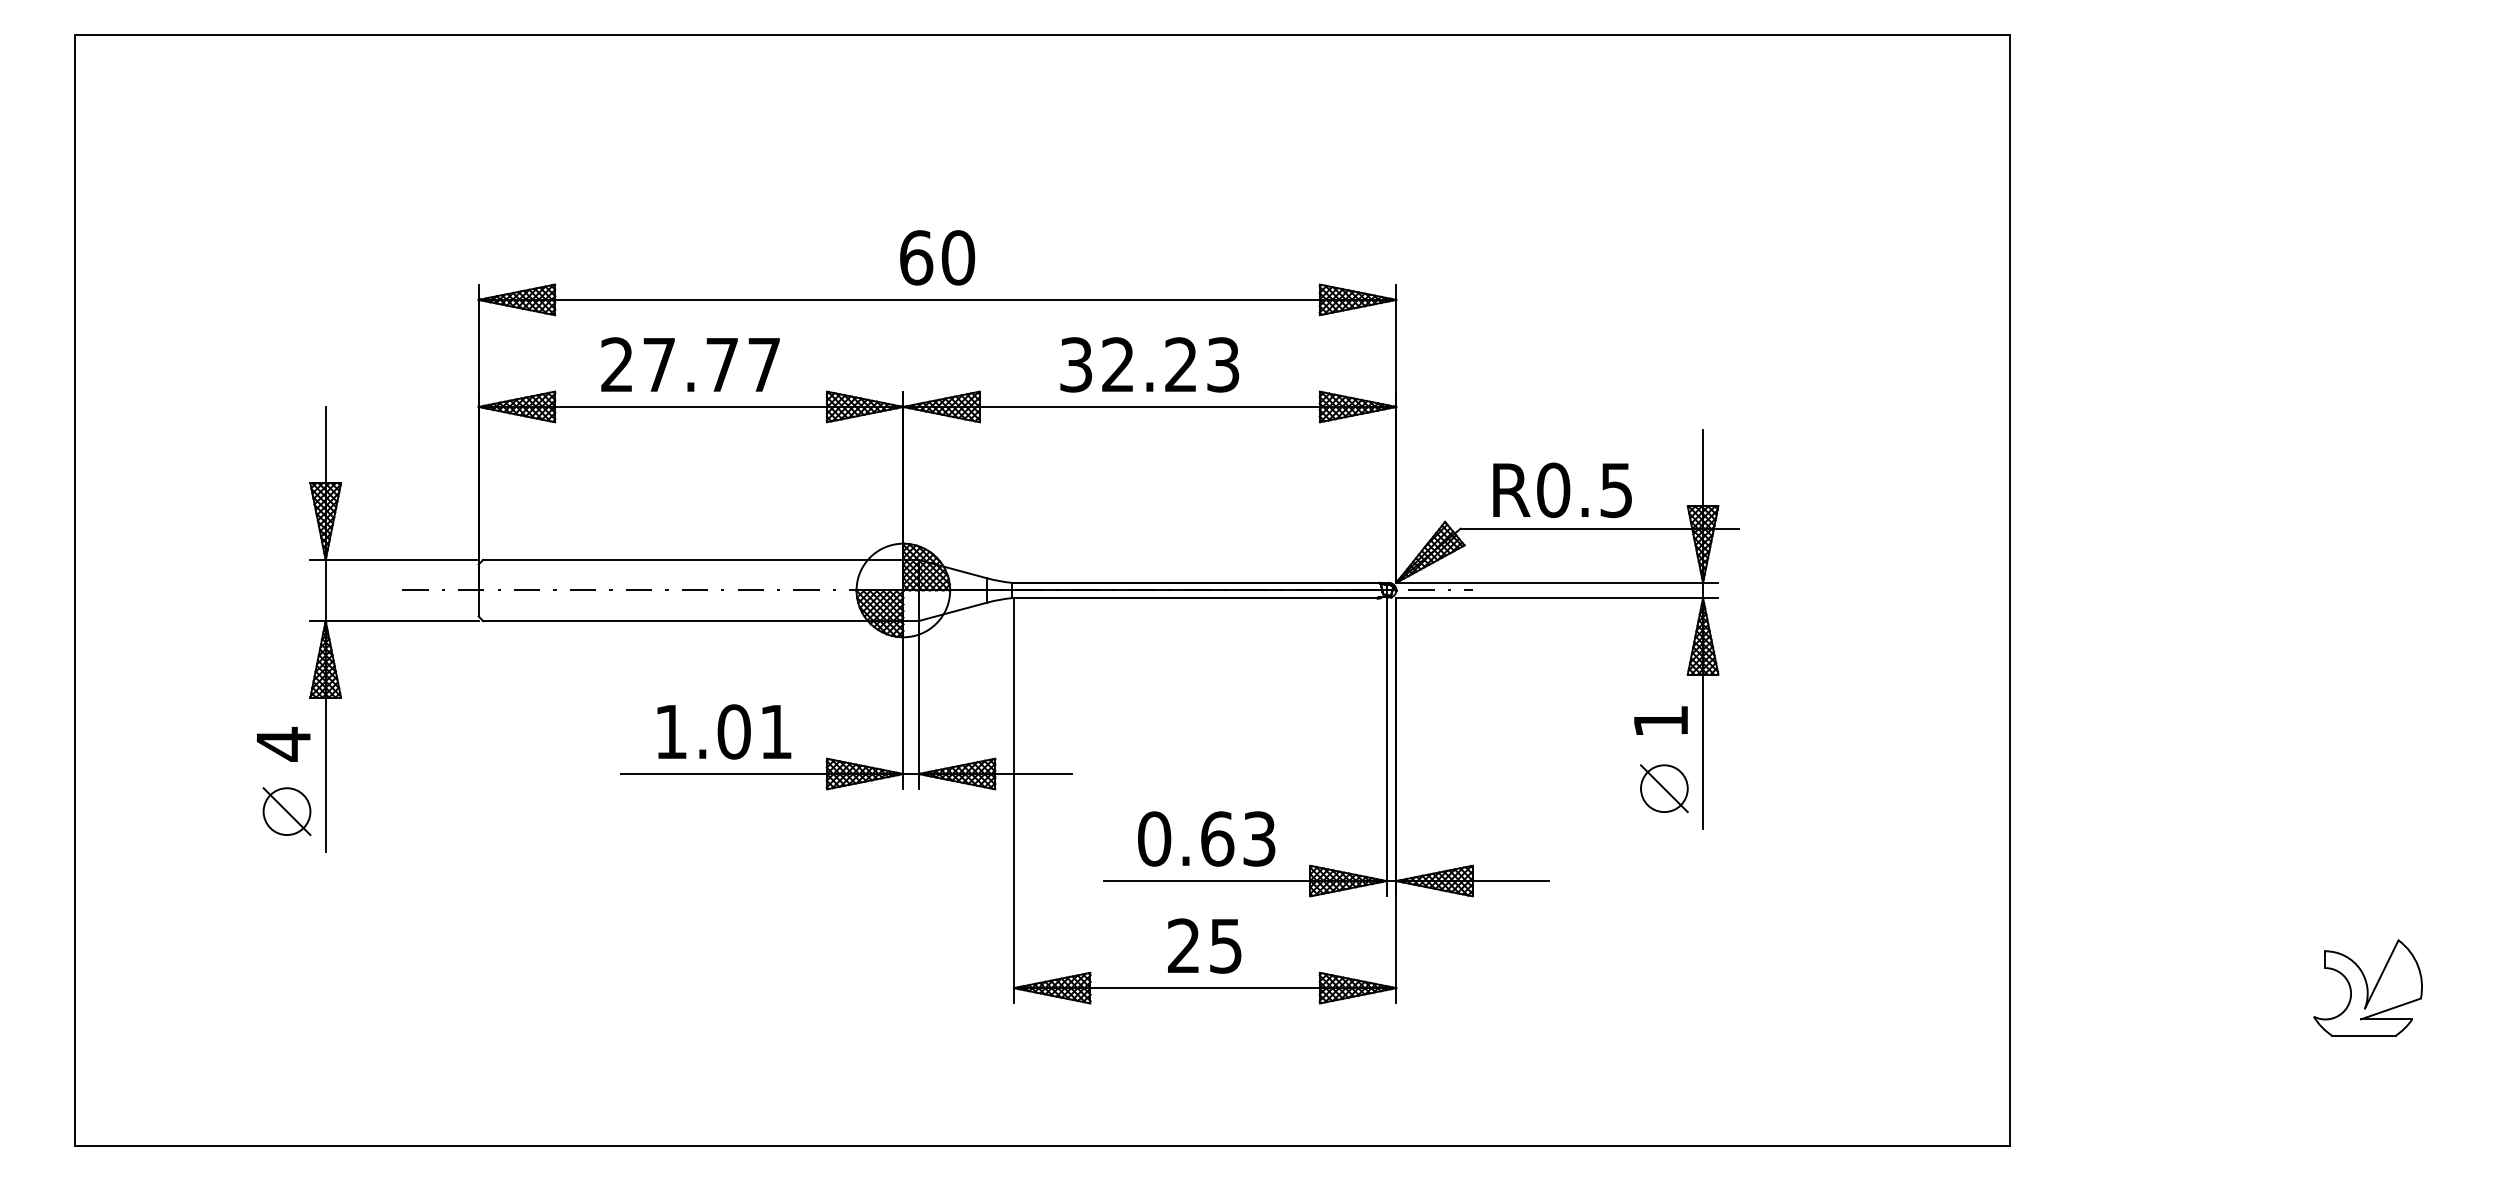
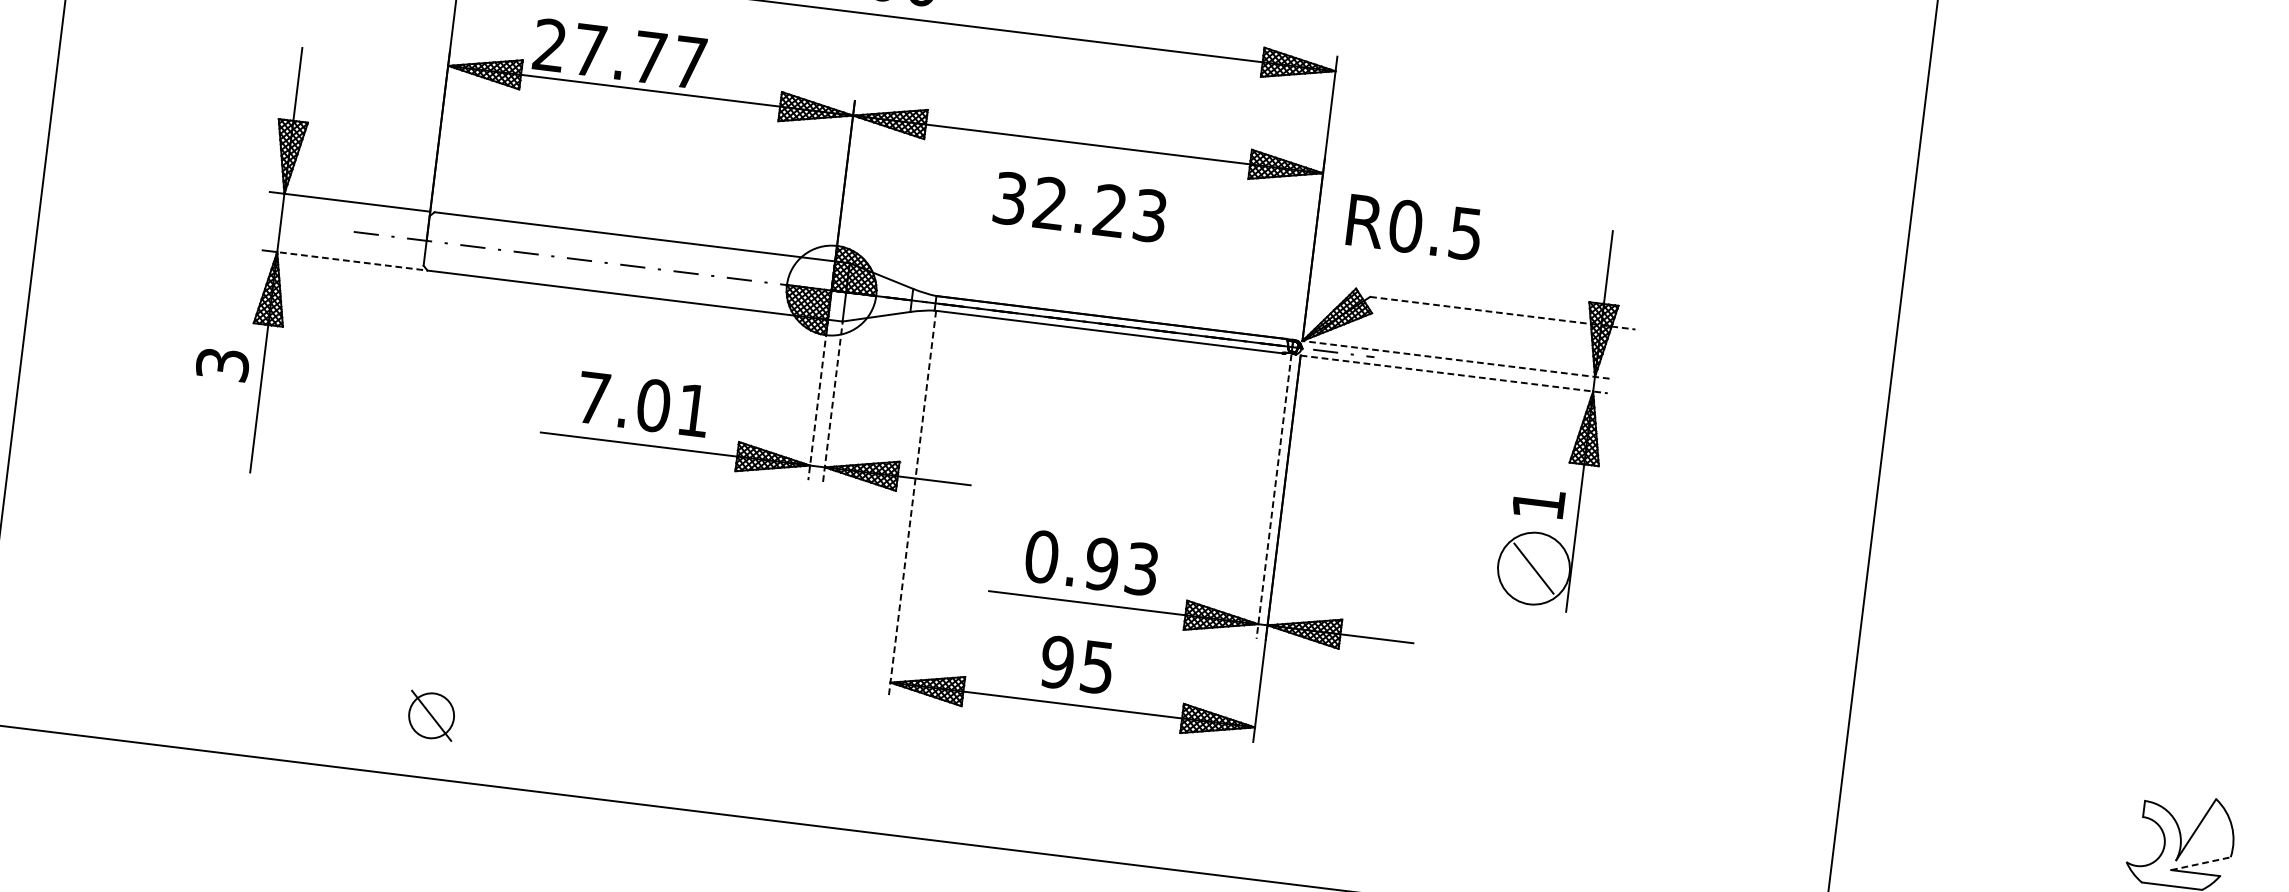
text: (690, 364) -> (619, 53), moved
text: (1149, 364) -> (1080, 206), moved
text: (1562, 489) -> (1414, 226), moved
line: (1600, 528) -> (1503, 313), solid -> dashed
line: (1556, 582) -> (1455, 359), solid -> dashed
line: (1557, 598) -> (1454, 374), solid -> dashed
line: (401, 621) -> (349, 261), solid -> dashed
line: (918, 704) -> (832, 401), solid -> dashed
line: (903, 705) -> (818, 400), solid -> dashed
text: (670, 731) -> (593, 397), 1.01 -> 7.01
text: (283, 743) -> (222, 363), 4 -> 3
line: (1386, 747) -> (1273, 496), solid -> dashed
circle: (1664, 788) -> (1534, 568), size x1.6
line: (1013, 800) -> (912, 503), solid -> dashed
part: (286, 811) -> (431, 715), moved
text: (1217, 838) -> (1102, 563), 0.63 -> 0.93
text: (1183, 945) -> (1057, 661), 25 -> 95
line: (2391, 1008) -> (2201, 863), solid -> dashed

